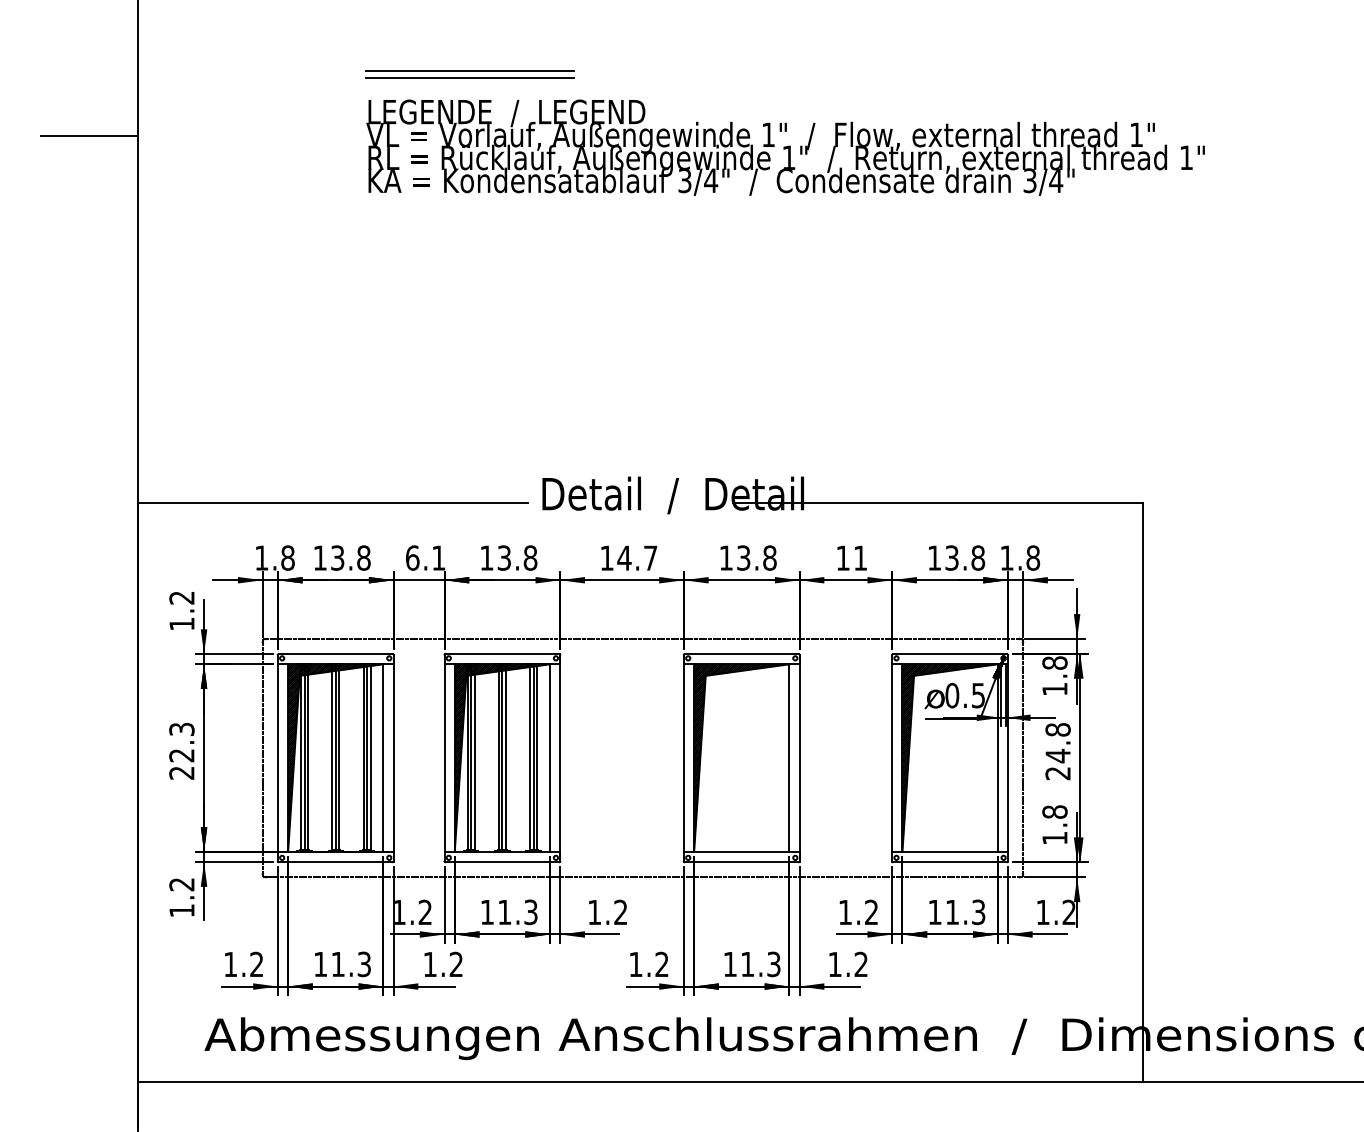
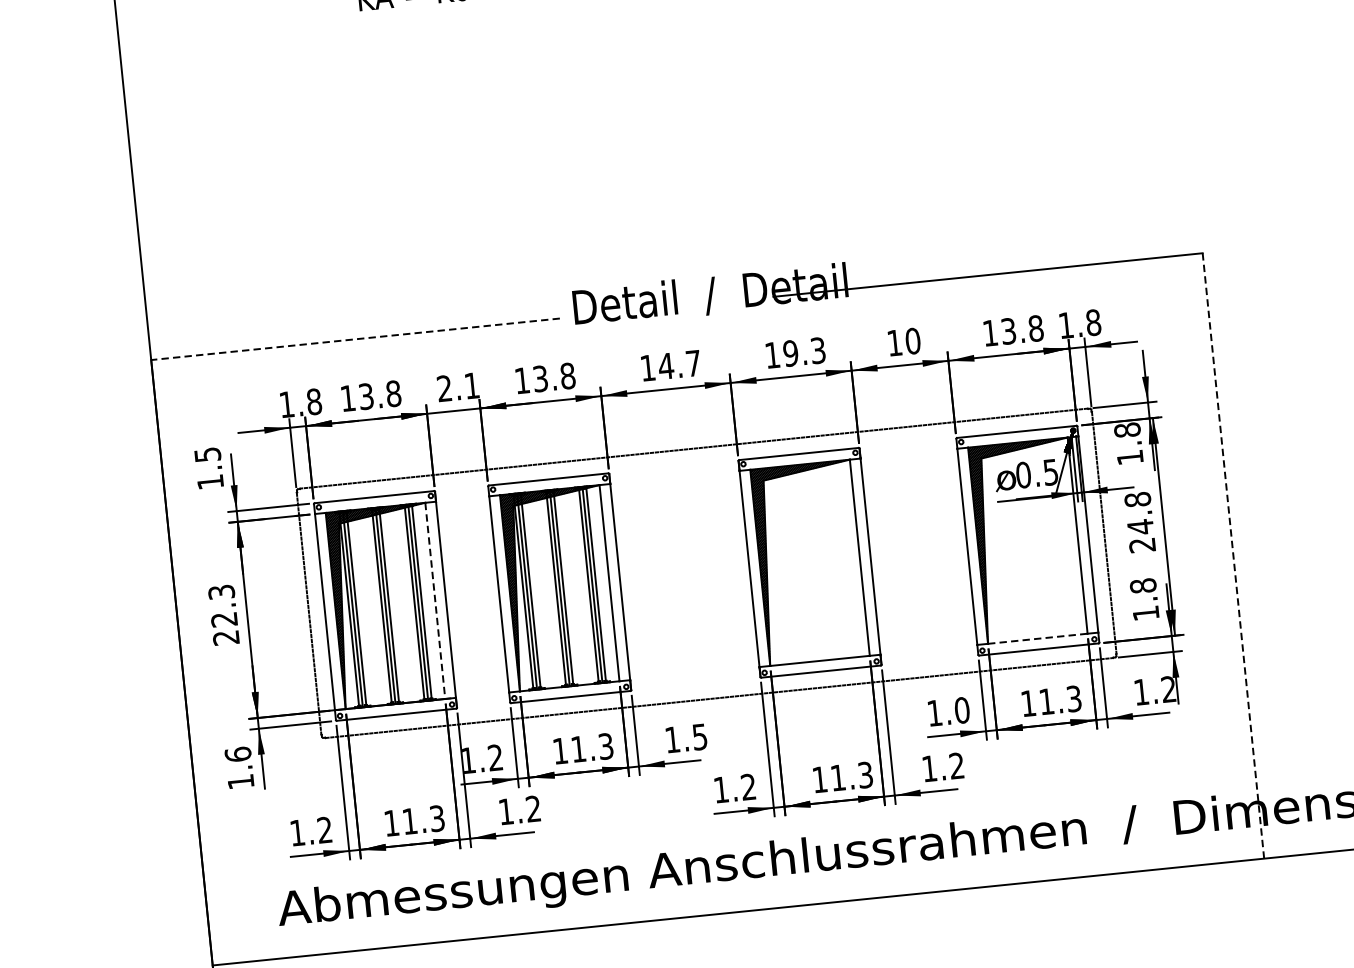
line: (332, 502) -> (354, 339), solid -> dashed
text: (412, 557) -> (444, 388), 6.1 -> 2.1
text: (756, 557) -> (804, 351), 13.8 -> 19.3
text: (860, 557) -> (912, 340), 11 -> 10
text: (181, 597) -> (207, 454), 1.2 -> 1.5
line: (383, 758) -> (435, 601), solid -> dashed
line: (1143, 792) -> (1233, 556), solid -> dashed
line: (950, 851) -> (1038, 638), solid -> dashed
text: (181, 884) -> (237, 754), 1.2 -> 1.6
text: (620, 912) -> (699, 737), 1.2 -> 1.5
text: (871, 912) -> (962, 710), 1.2 -> 1.0

